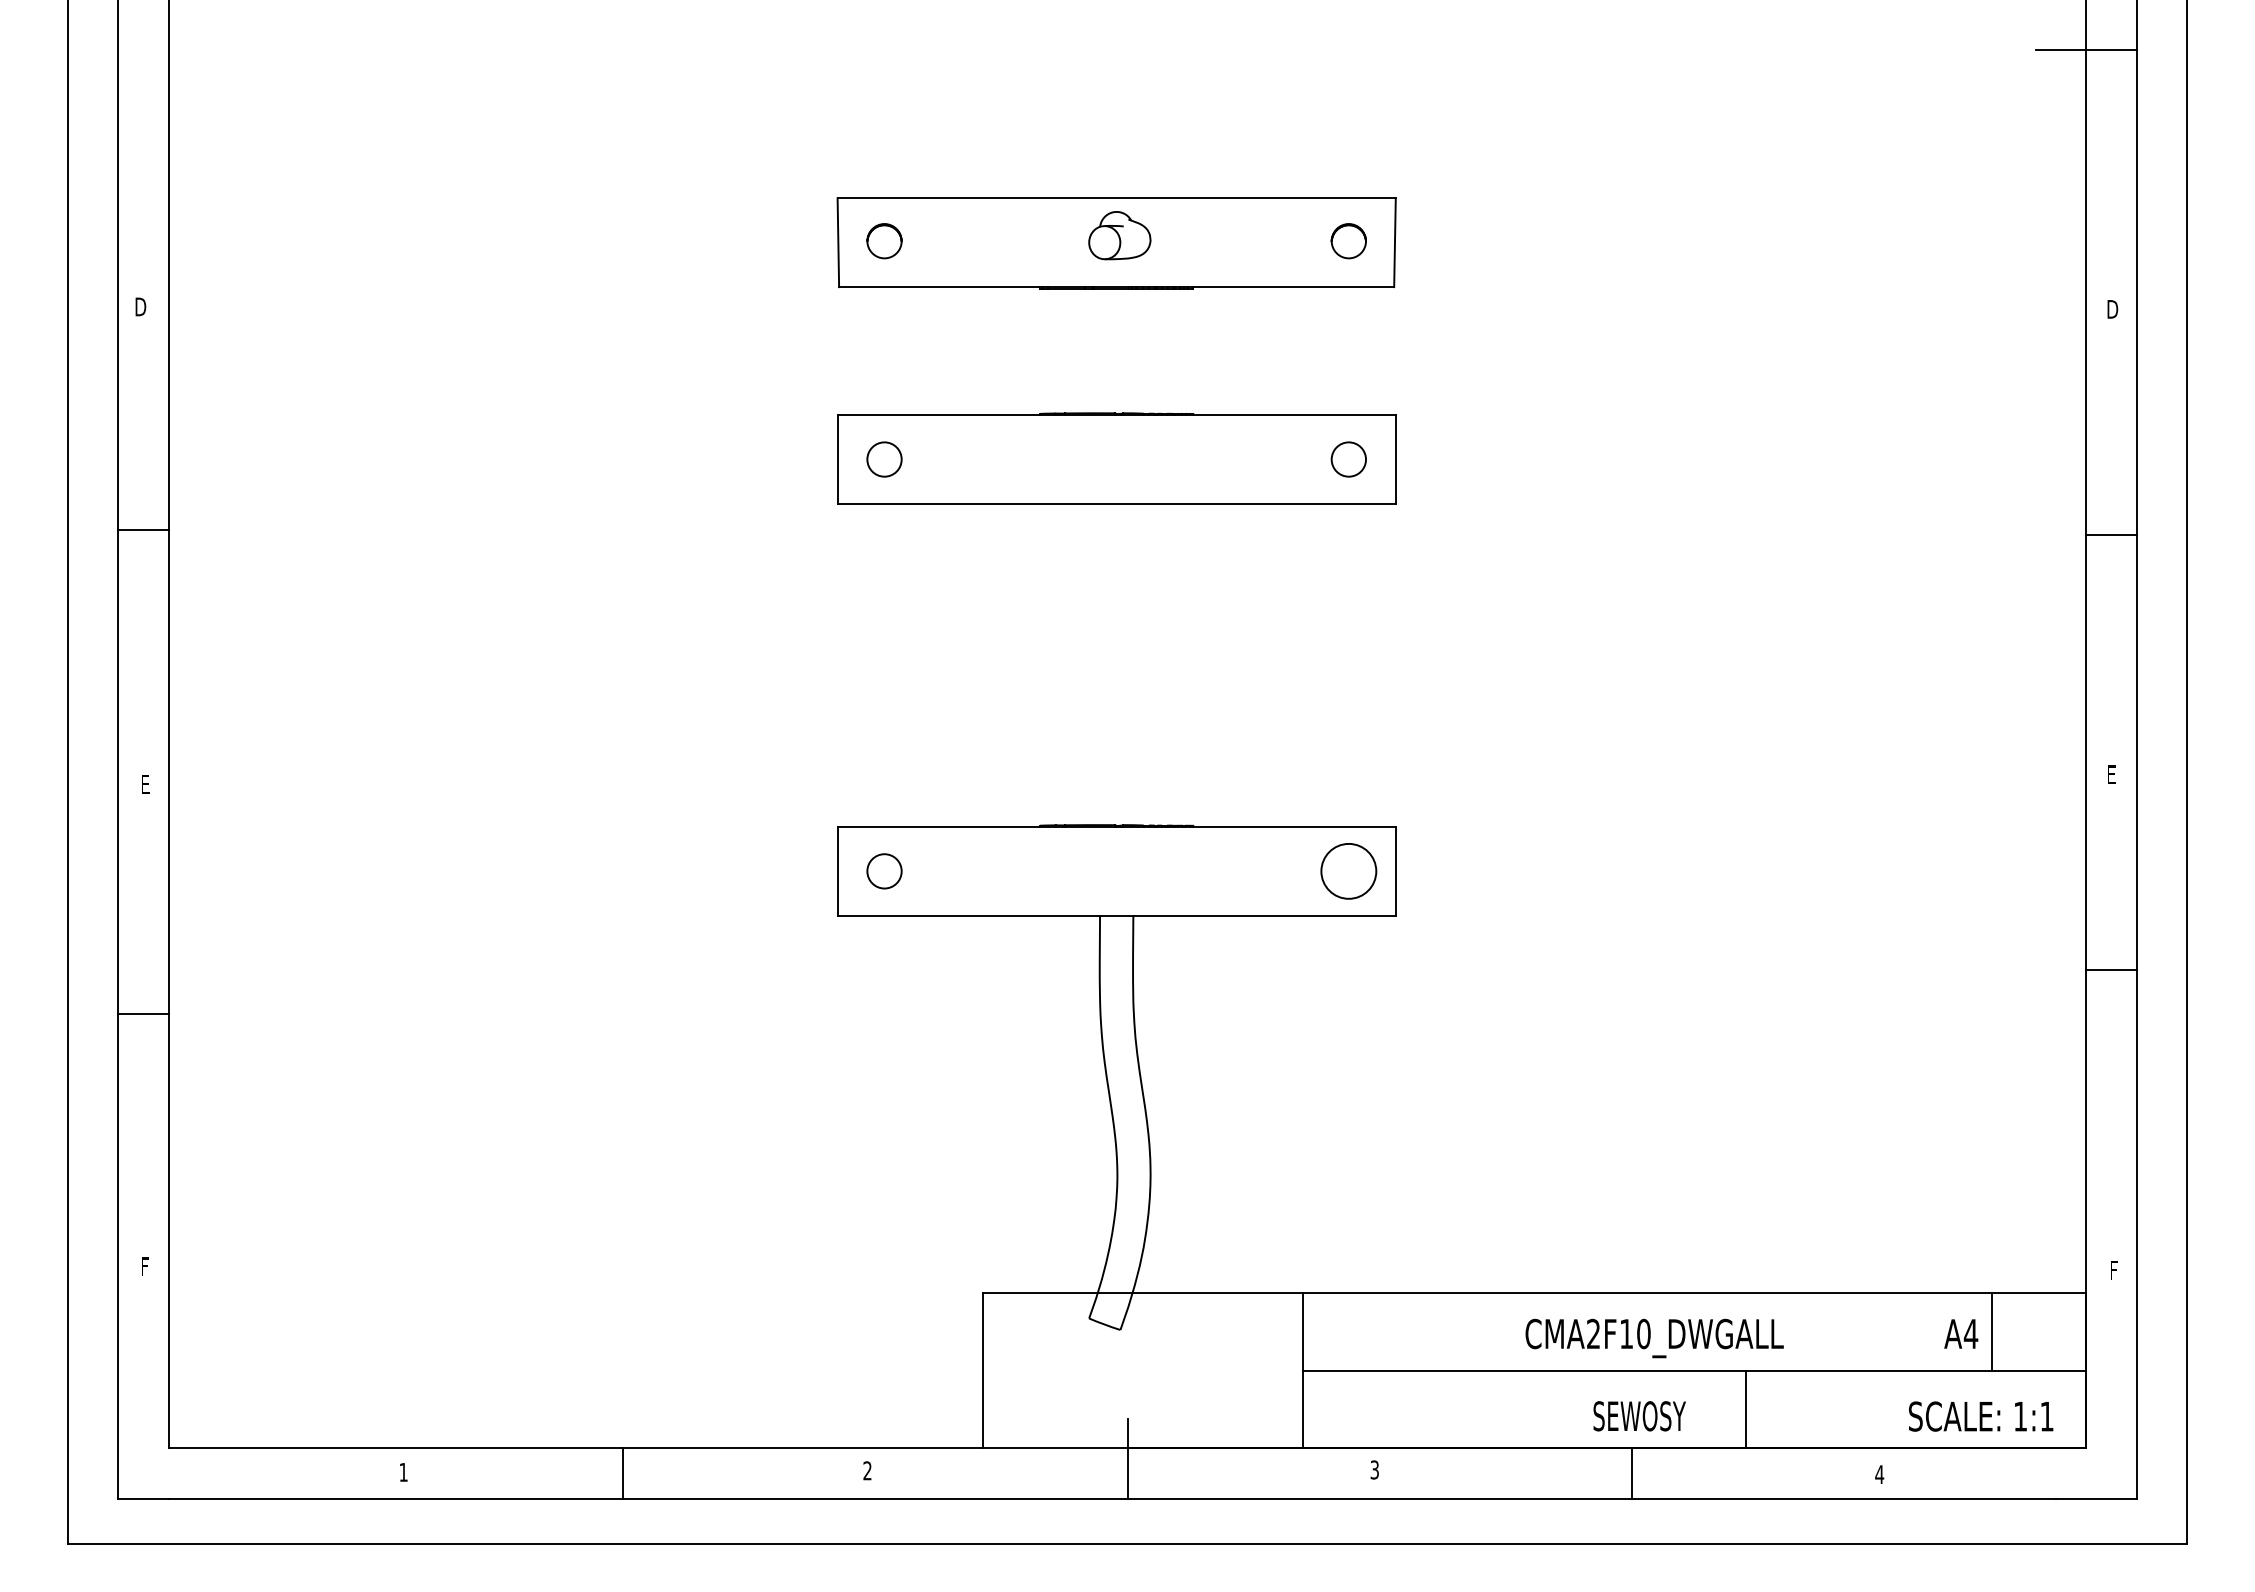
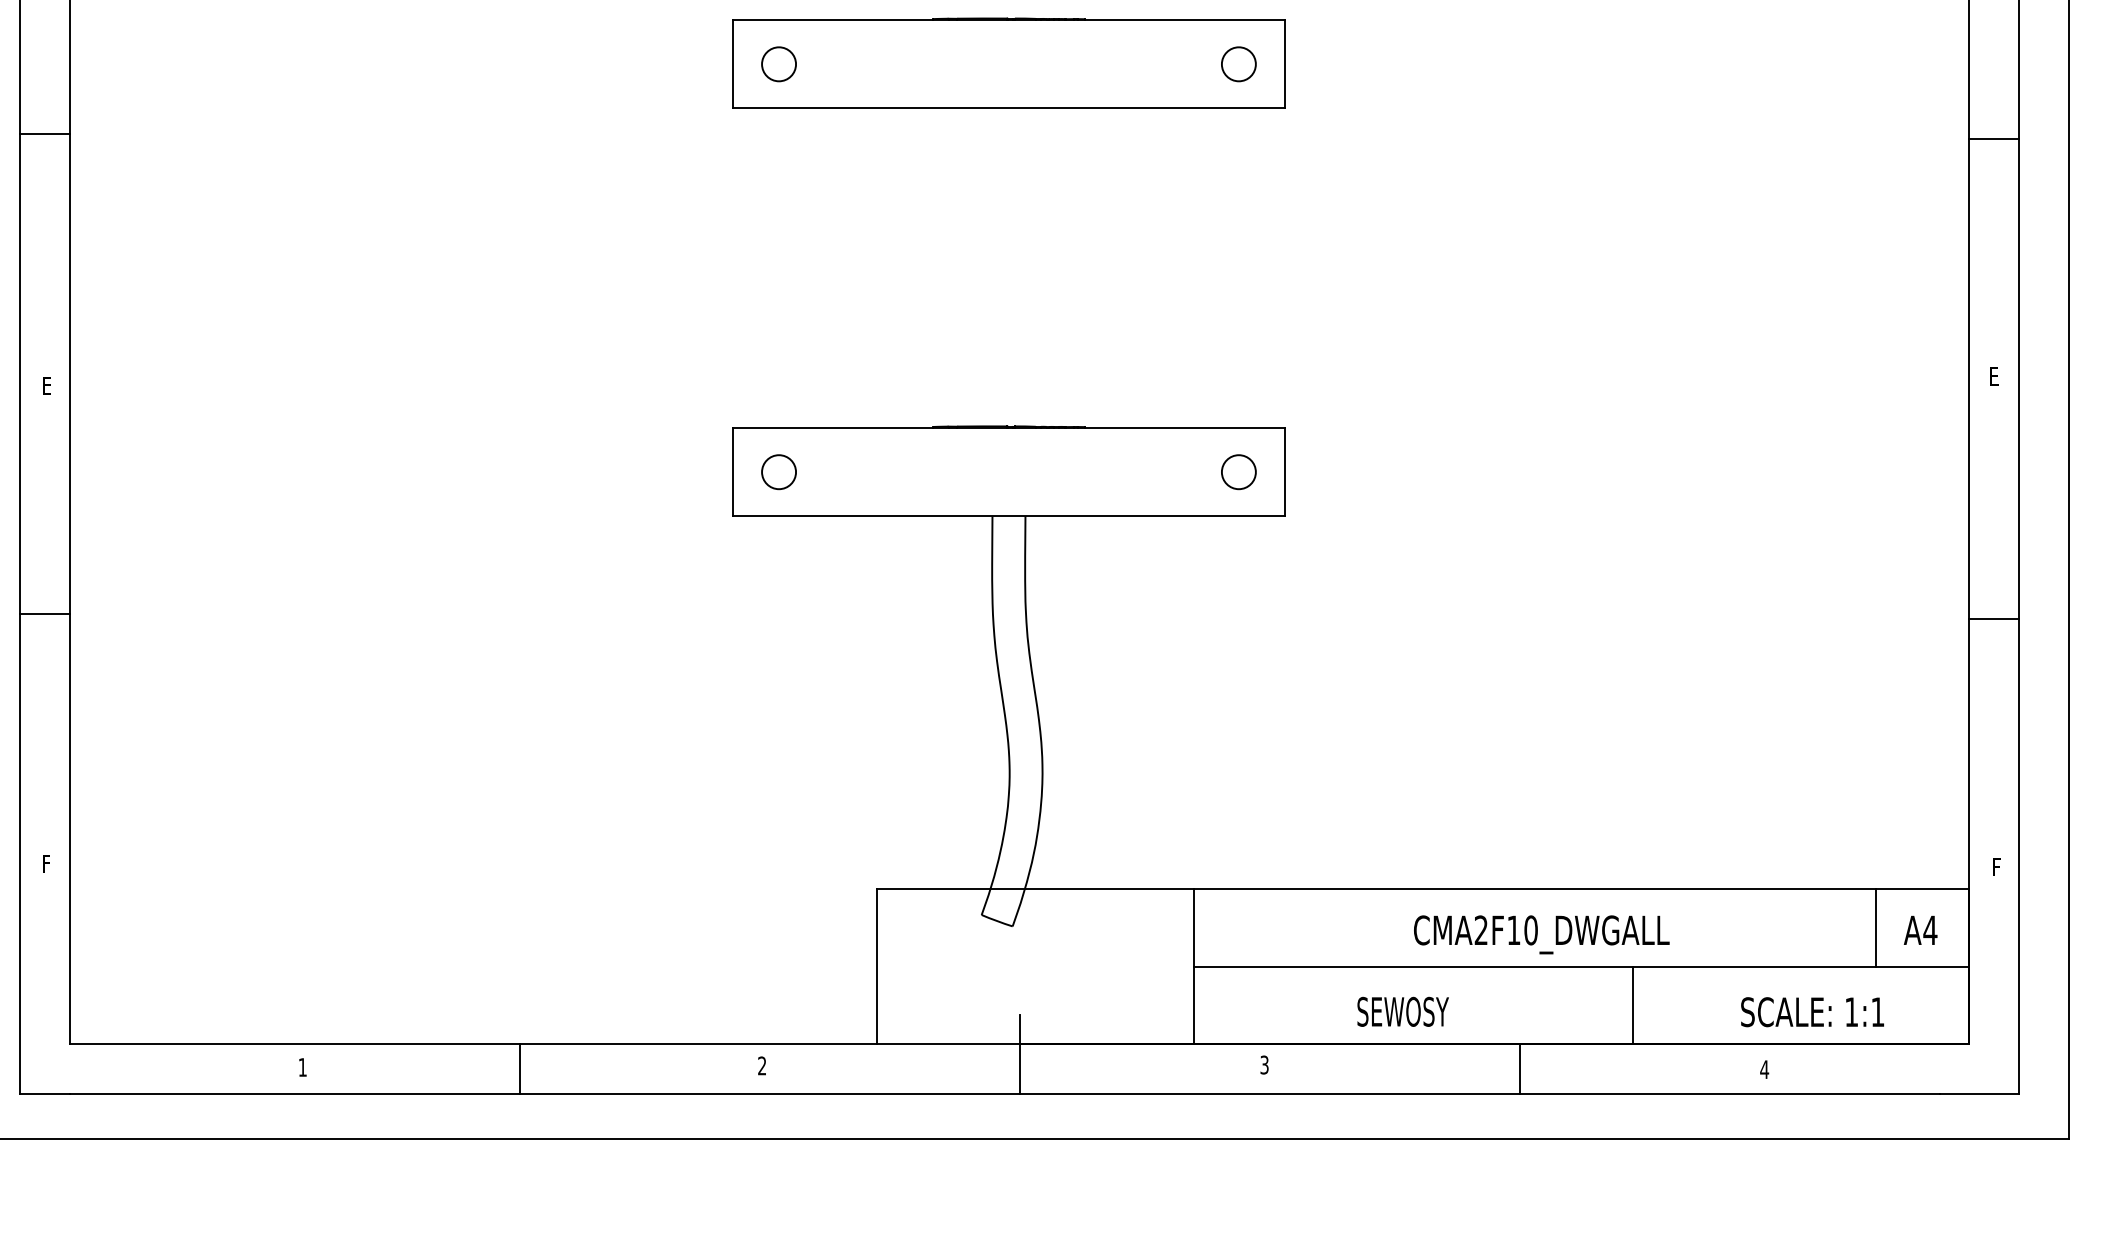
circle: (1348, 871) -> (1238, 472), size x0.62
line: (2111, 970) -> (1994, 618), moved
text: (1961, 1333) -> (1920, 929), moved
text: (1639, 1416) -> (1402, 1012), moved
text: (1981, 1416) -> (1812, 1012), moved

